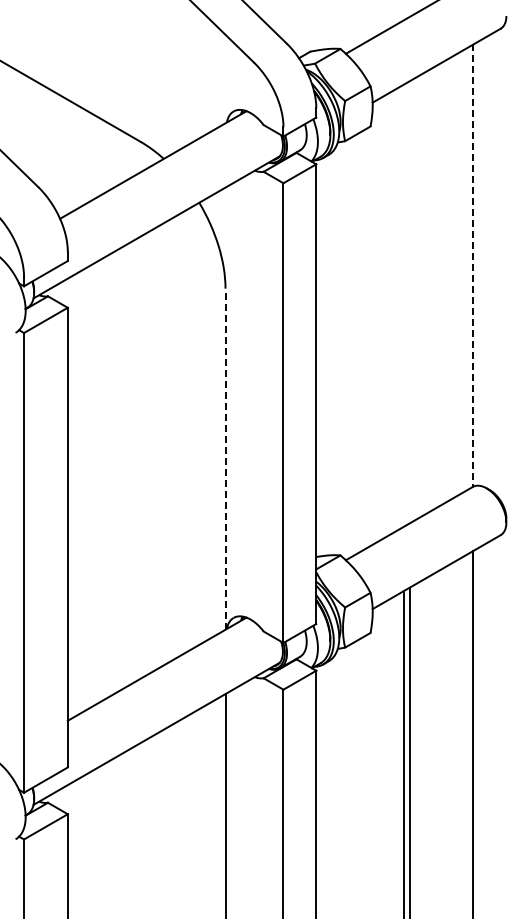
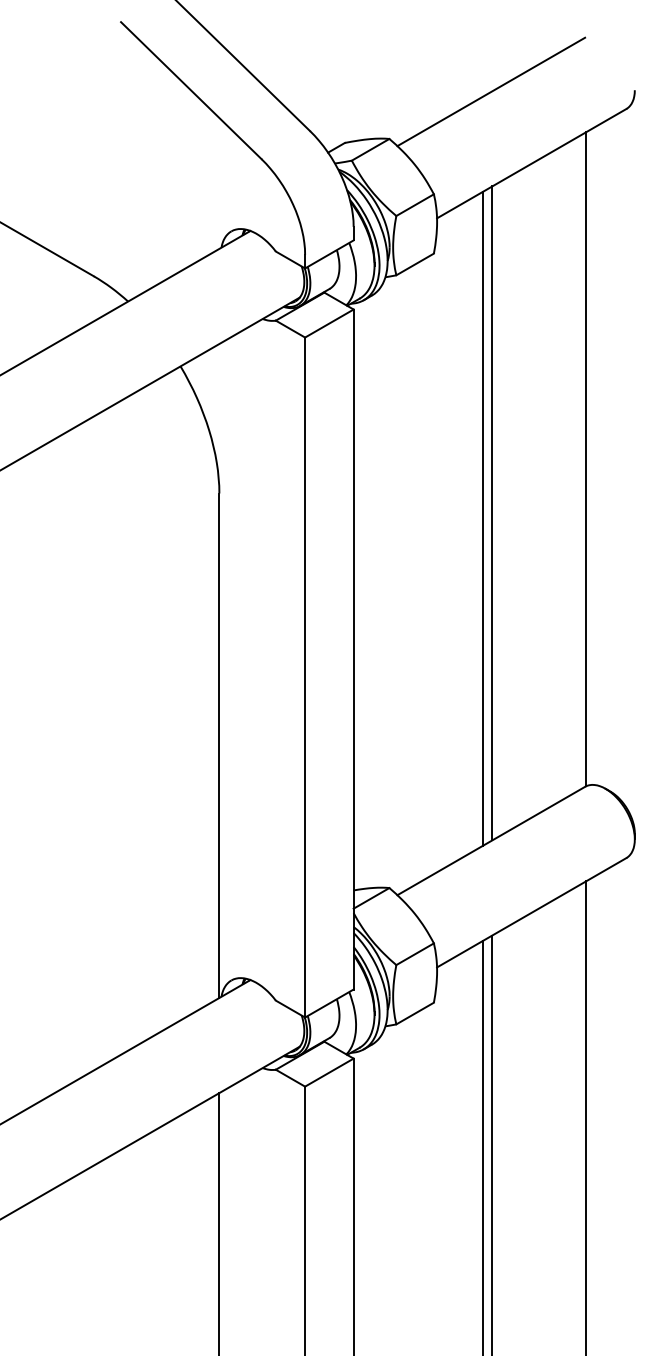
line: (473, 266) -> (586, 460), dashed -> solid
line: (410, 302) -> (492, 513), added
line: (404, 305) -> (484, 518), added
line: (225, 459) -> (219, 746), dashed -> solid

